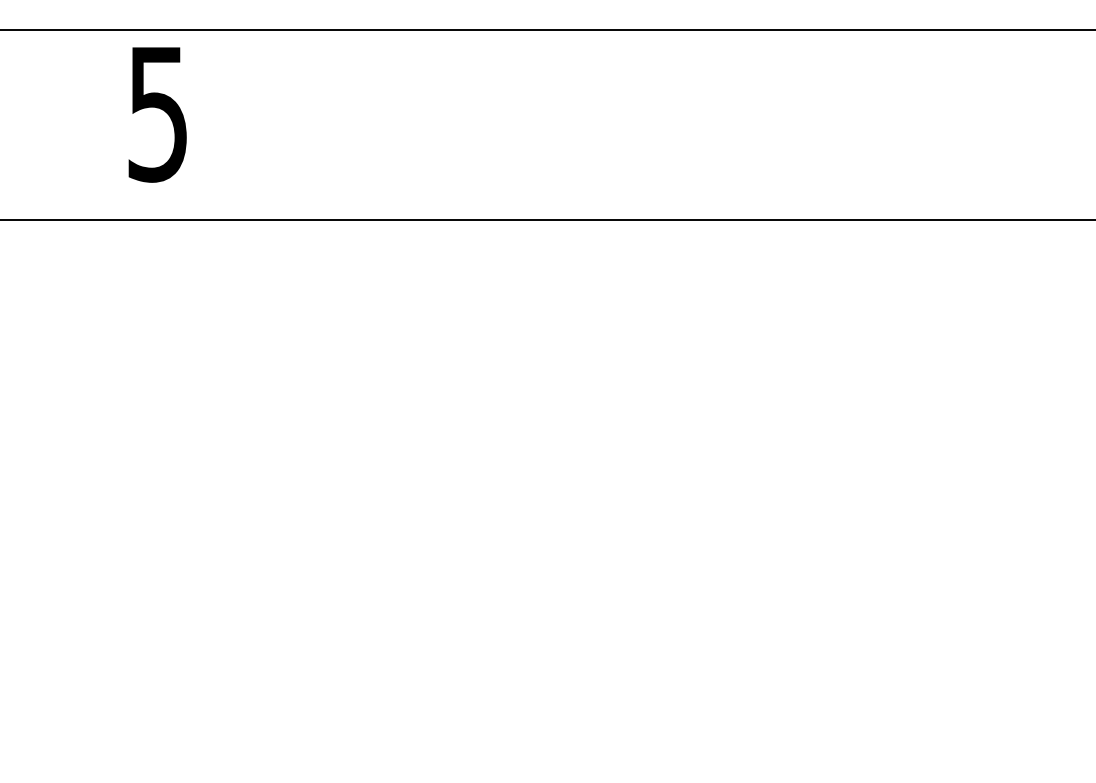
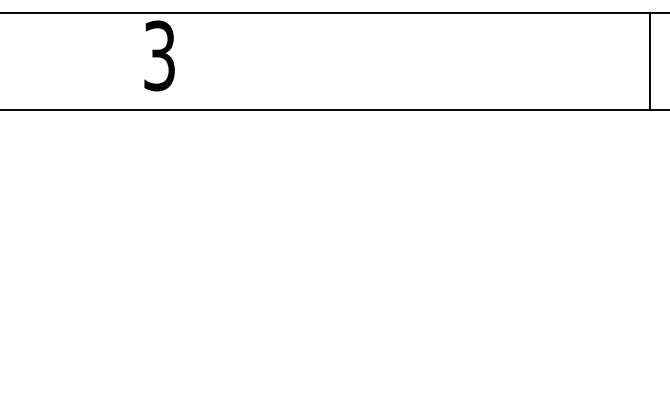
text: (157, 113) -> (159, 55), 5 -> 3

